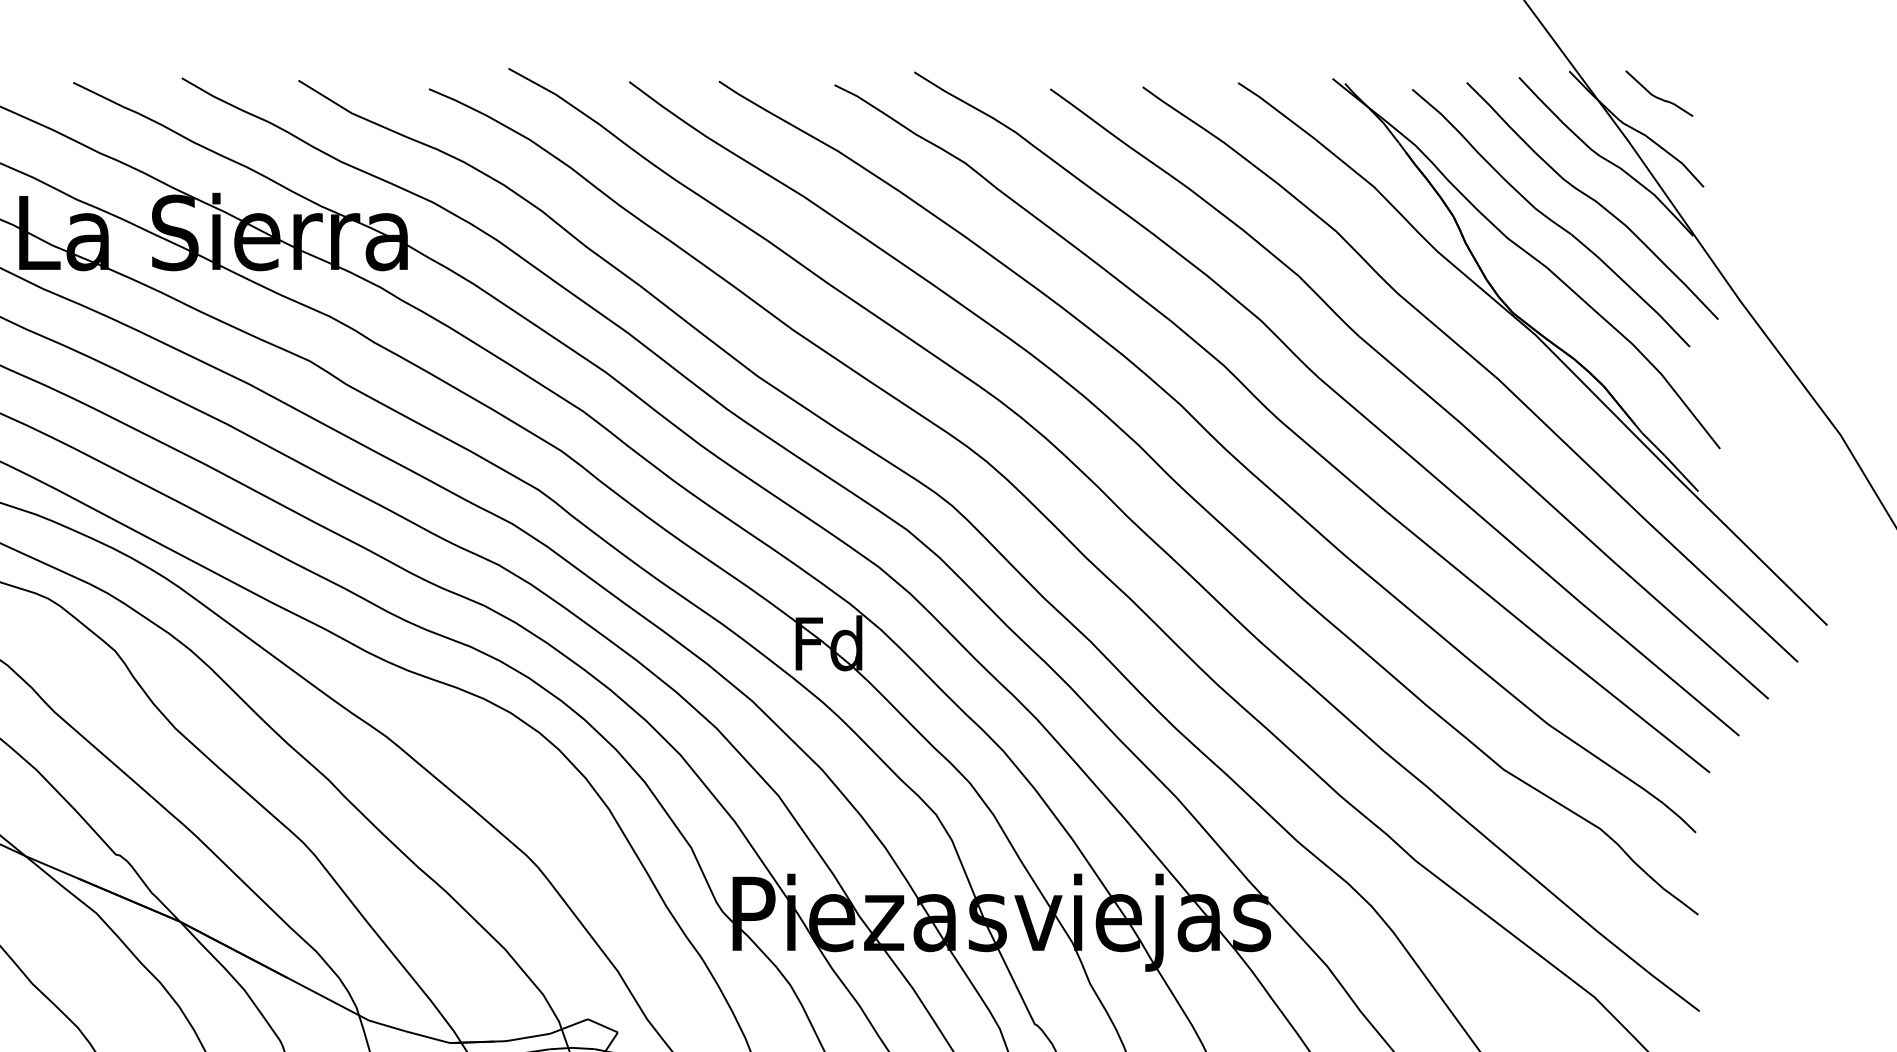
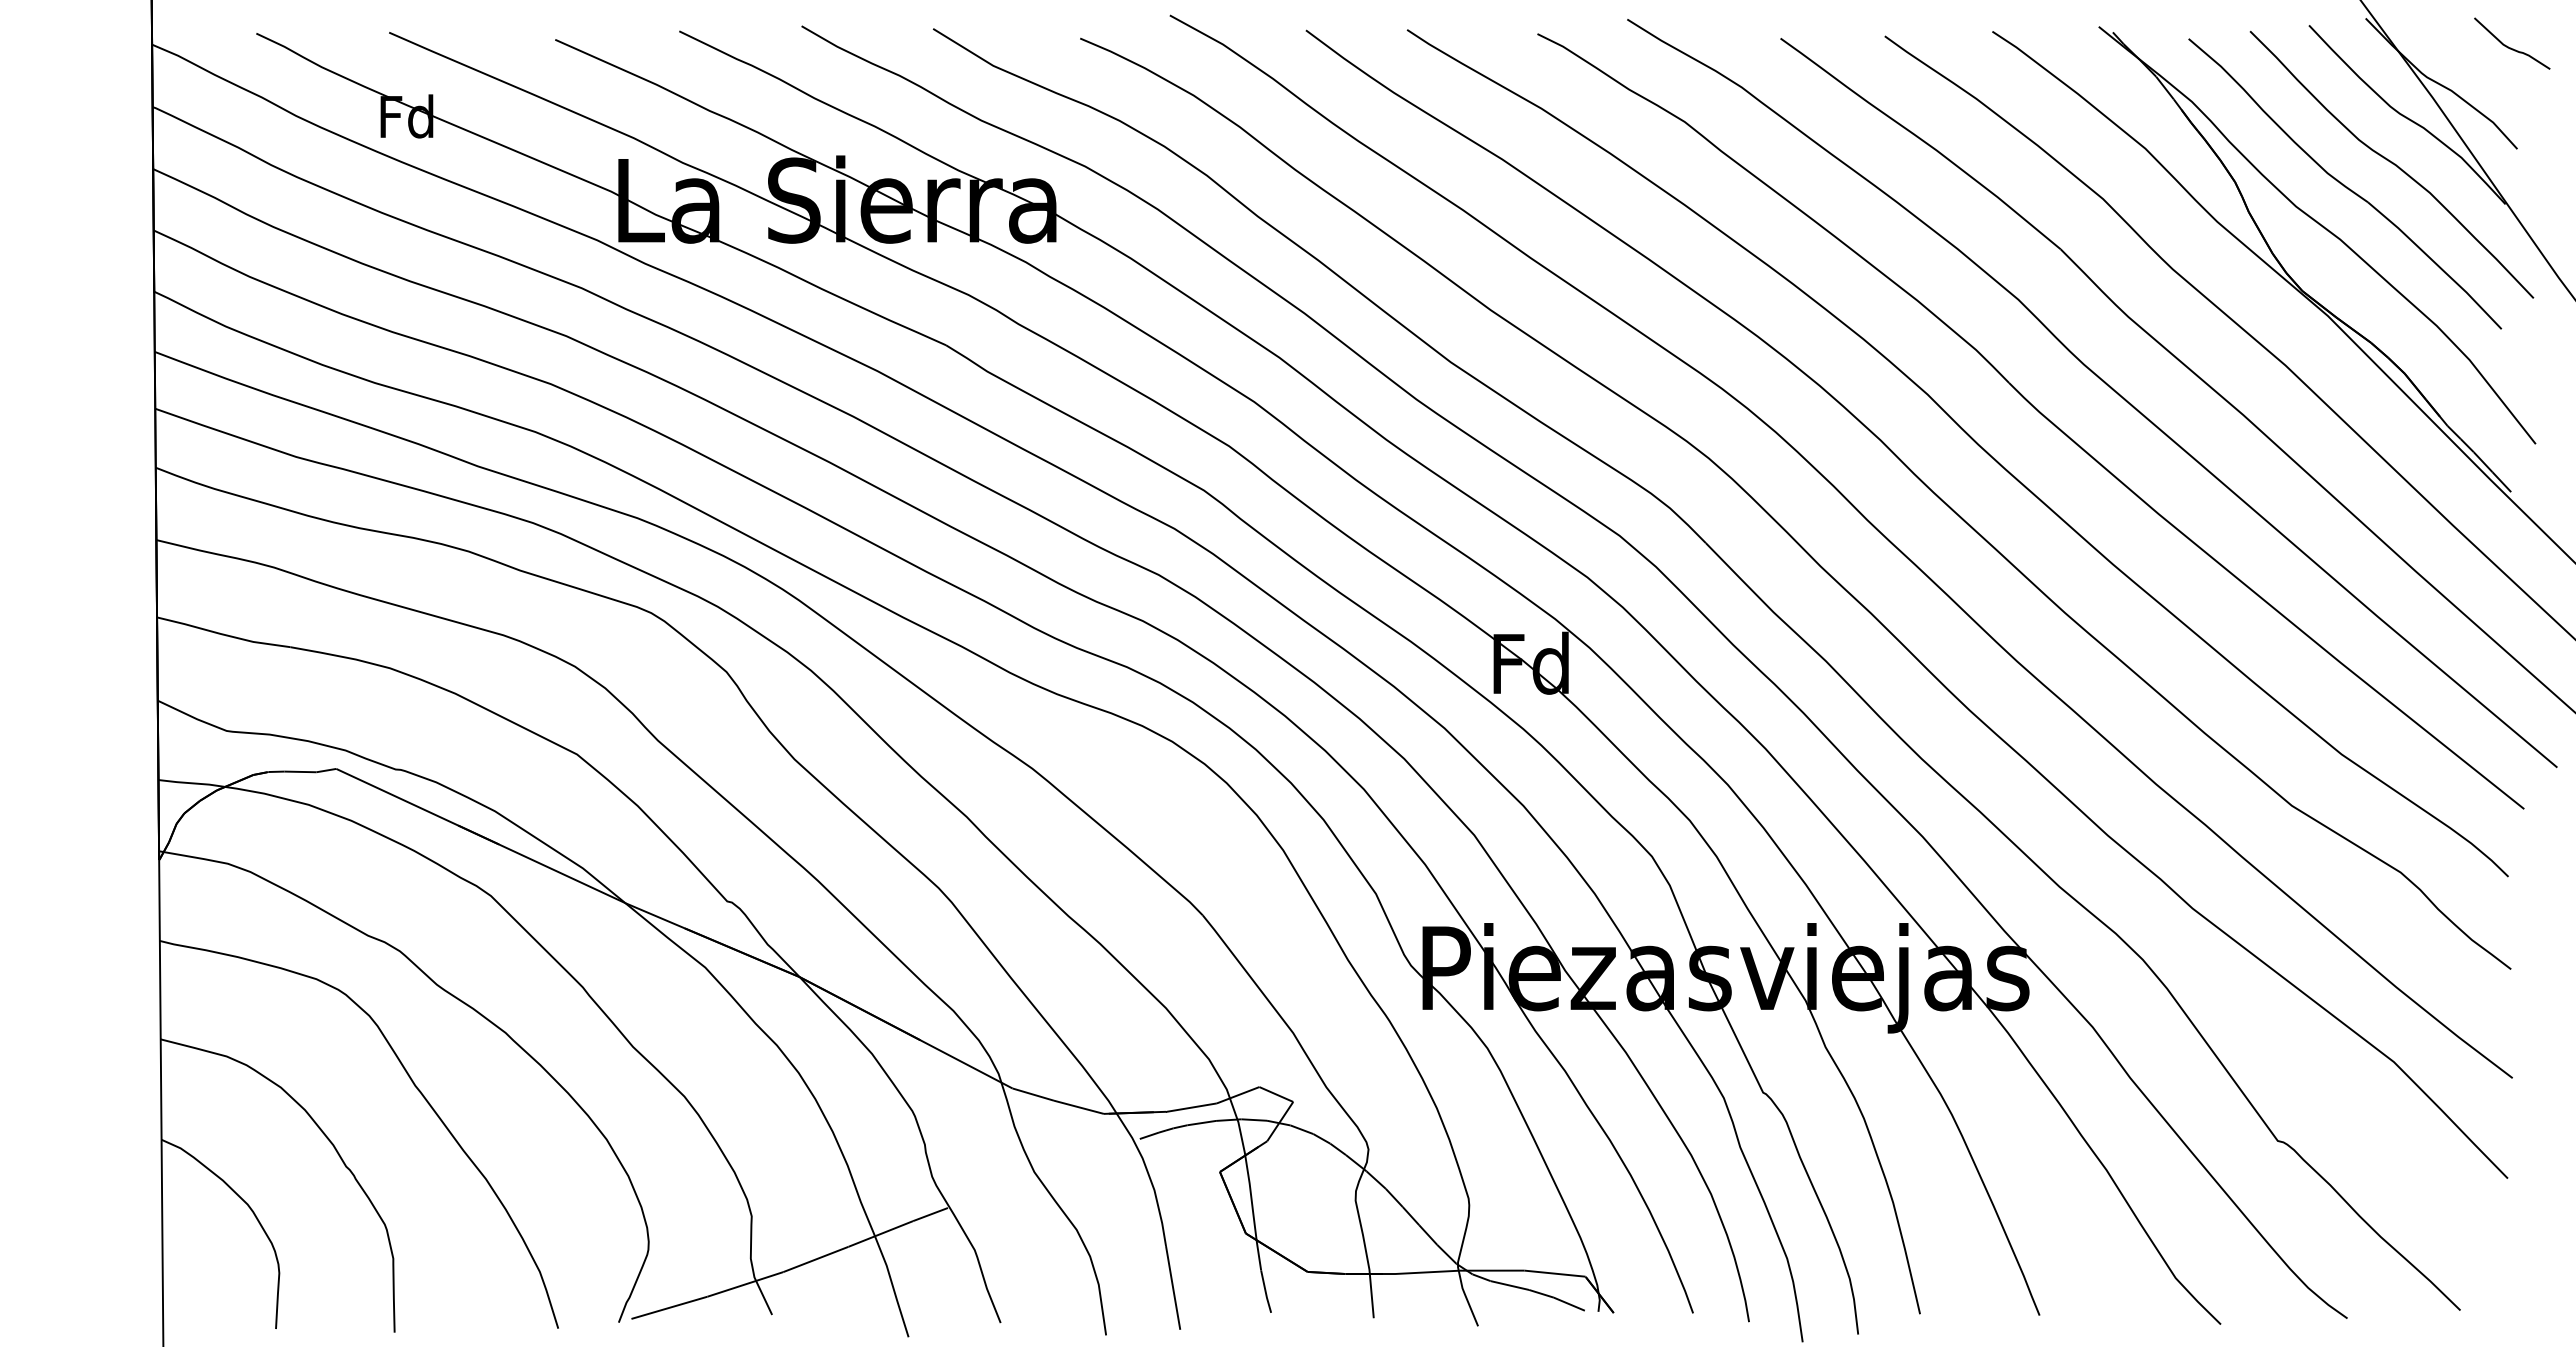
curve: (1658, 97) -> (2511, 47), moved

